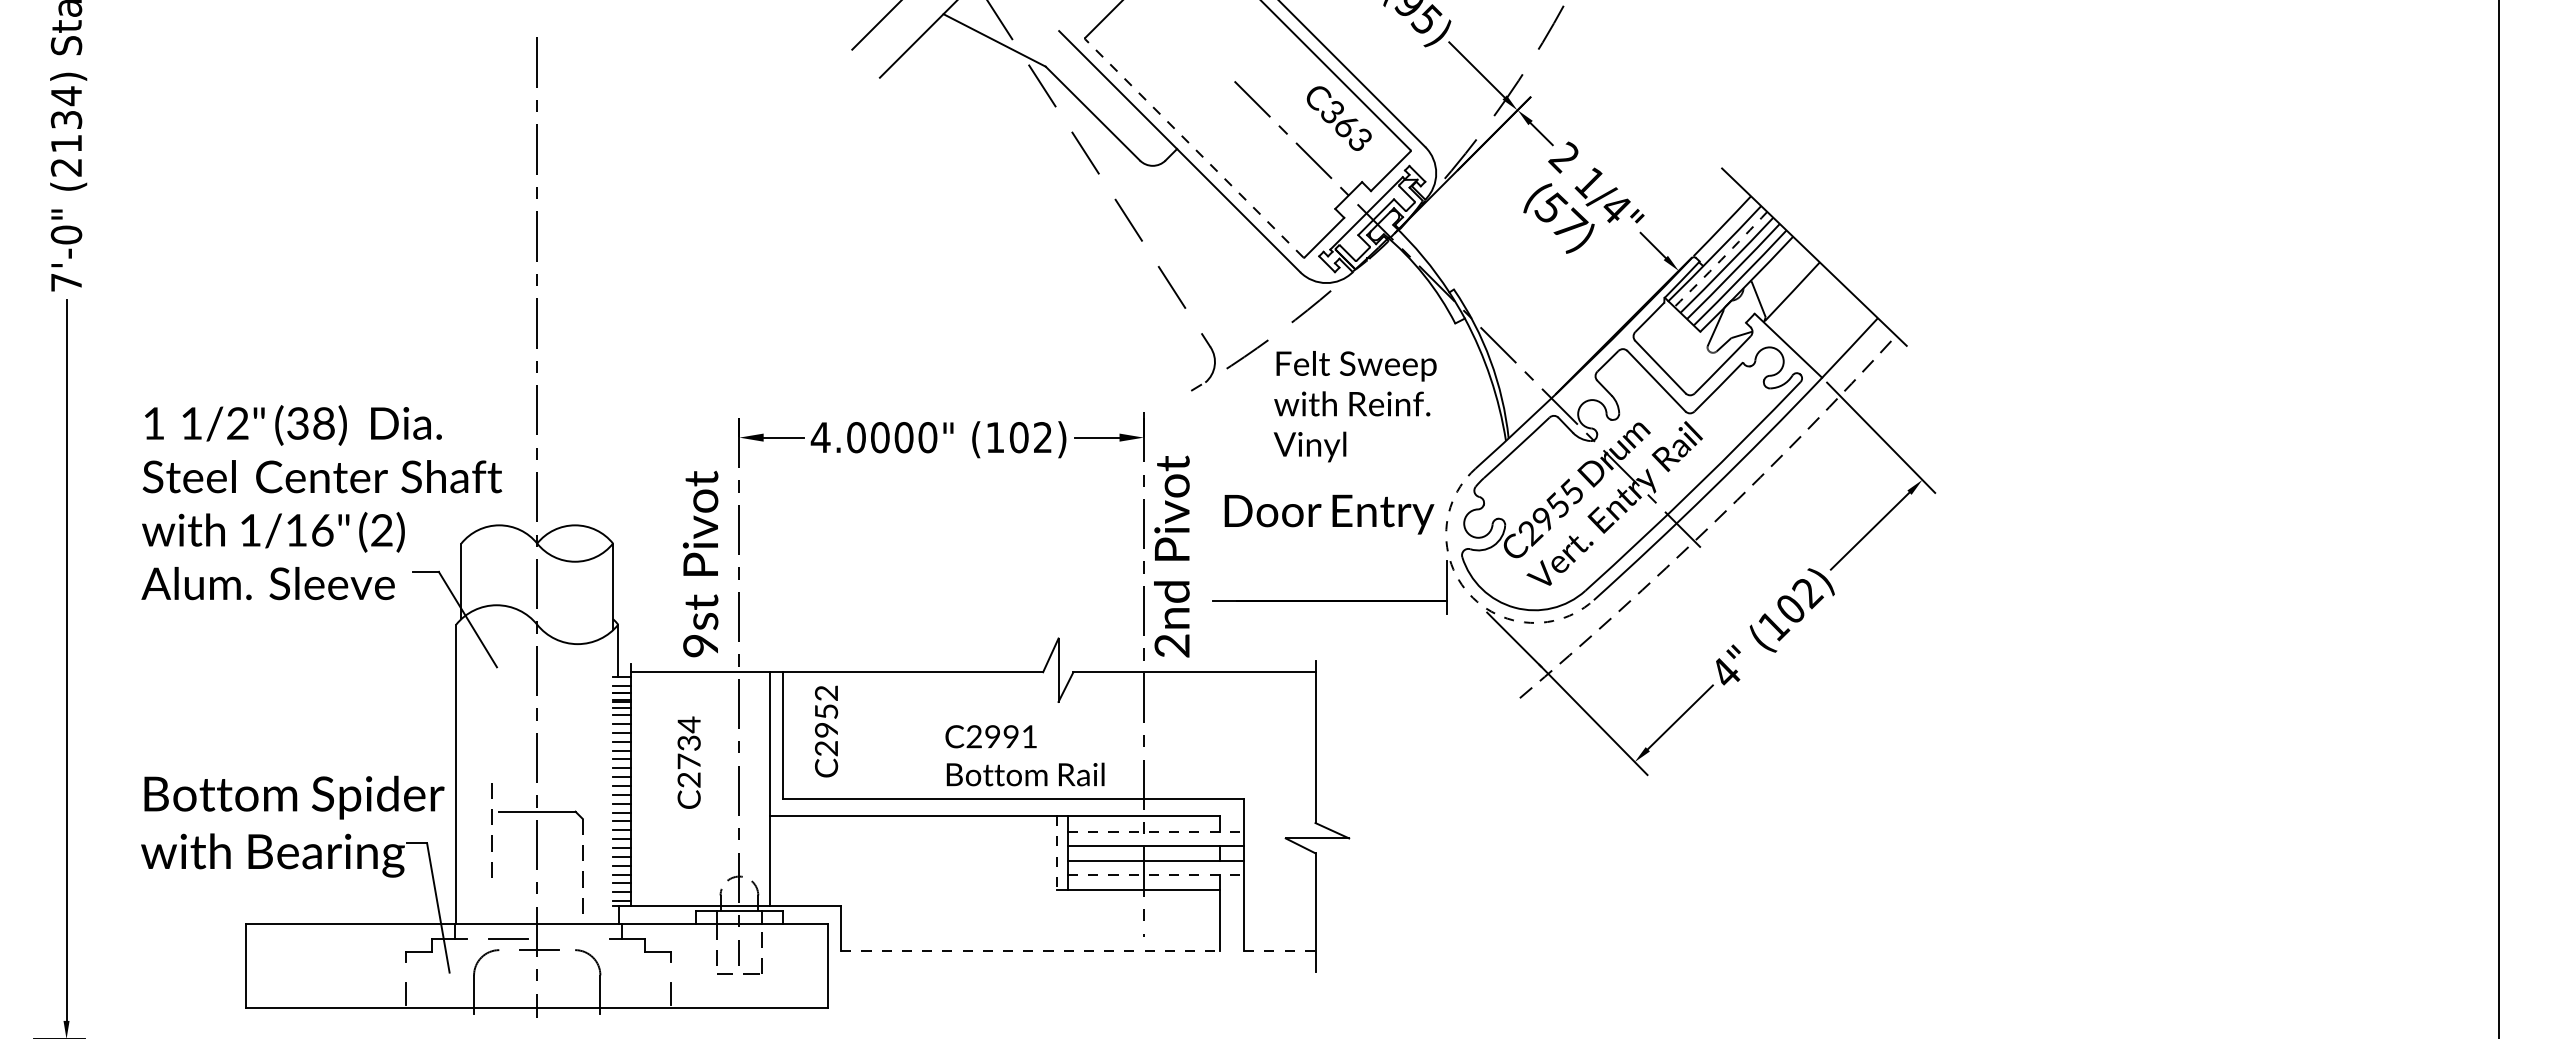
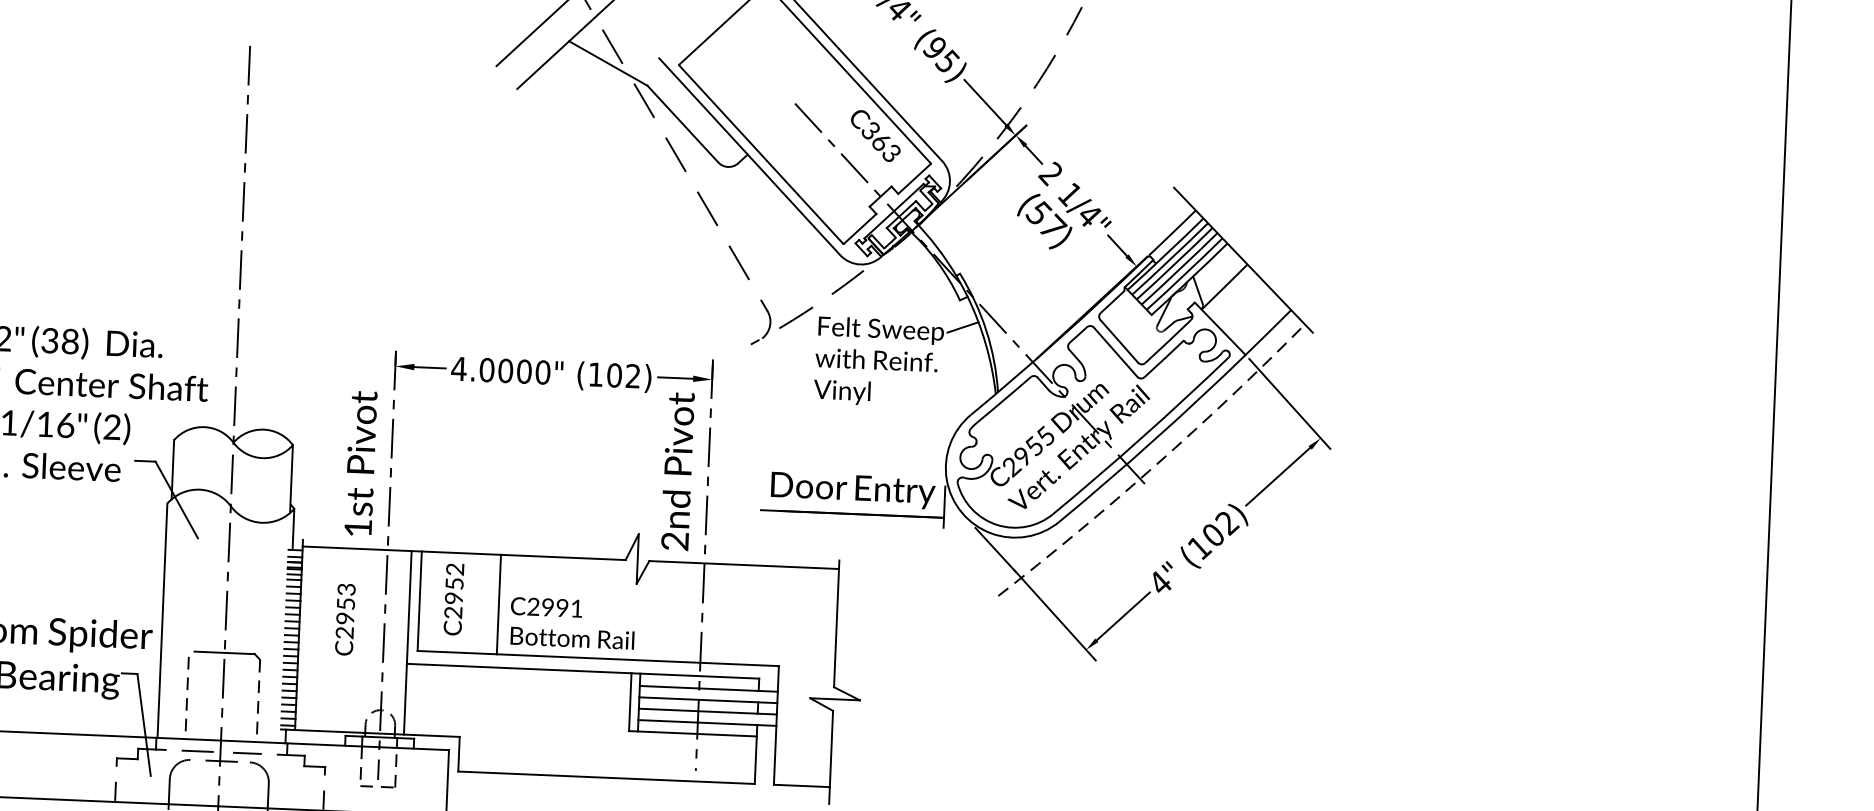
line: (1193, 148) -> (760, 154), dashed -> solid
arc: (1721, 259) -> (1170, 259), dashed -> solid
line: (1460, 357) -> (962, 327), added
text: (1329, 514) -> (853, 490), moved
text: (1171, 556) -> (677, 471), moved
arc: (1468, 593) -> (961, 512), dashed -> solid
text: (700, 646) -> (358, 528), 9st -> 1st
line: (884, 735) -> (499, 604), added
text: (688, 742) -> (345, 603), C2734 -> C2953
text: (1024, 755) -> (572, 623), moved
line: (1156, 831) -> (709, 688), dashed -> solid
line: (491, 835) -> (186, 698), moved
line: (1056, 853) -> (630, 702), dashed -> solid
line: (1156, 875) -> (707, 723), dashed -> solid
line: (571, 938) -> (247, 753), added
line: (1030, 950) -> (606, 777), dashed -> solid
line: (1279, 950) -> (801, 785), dashed -> solid

